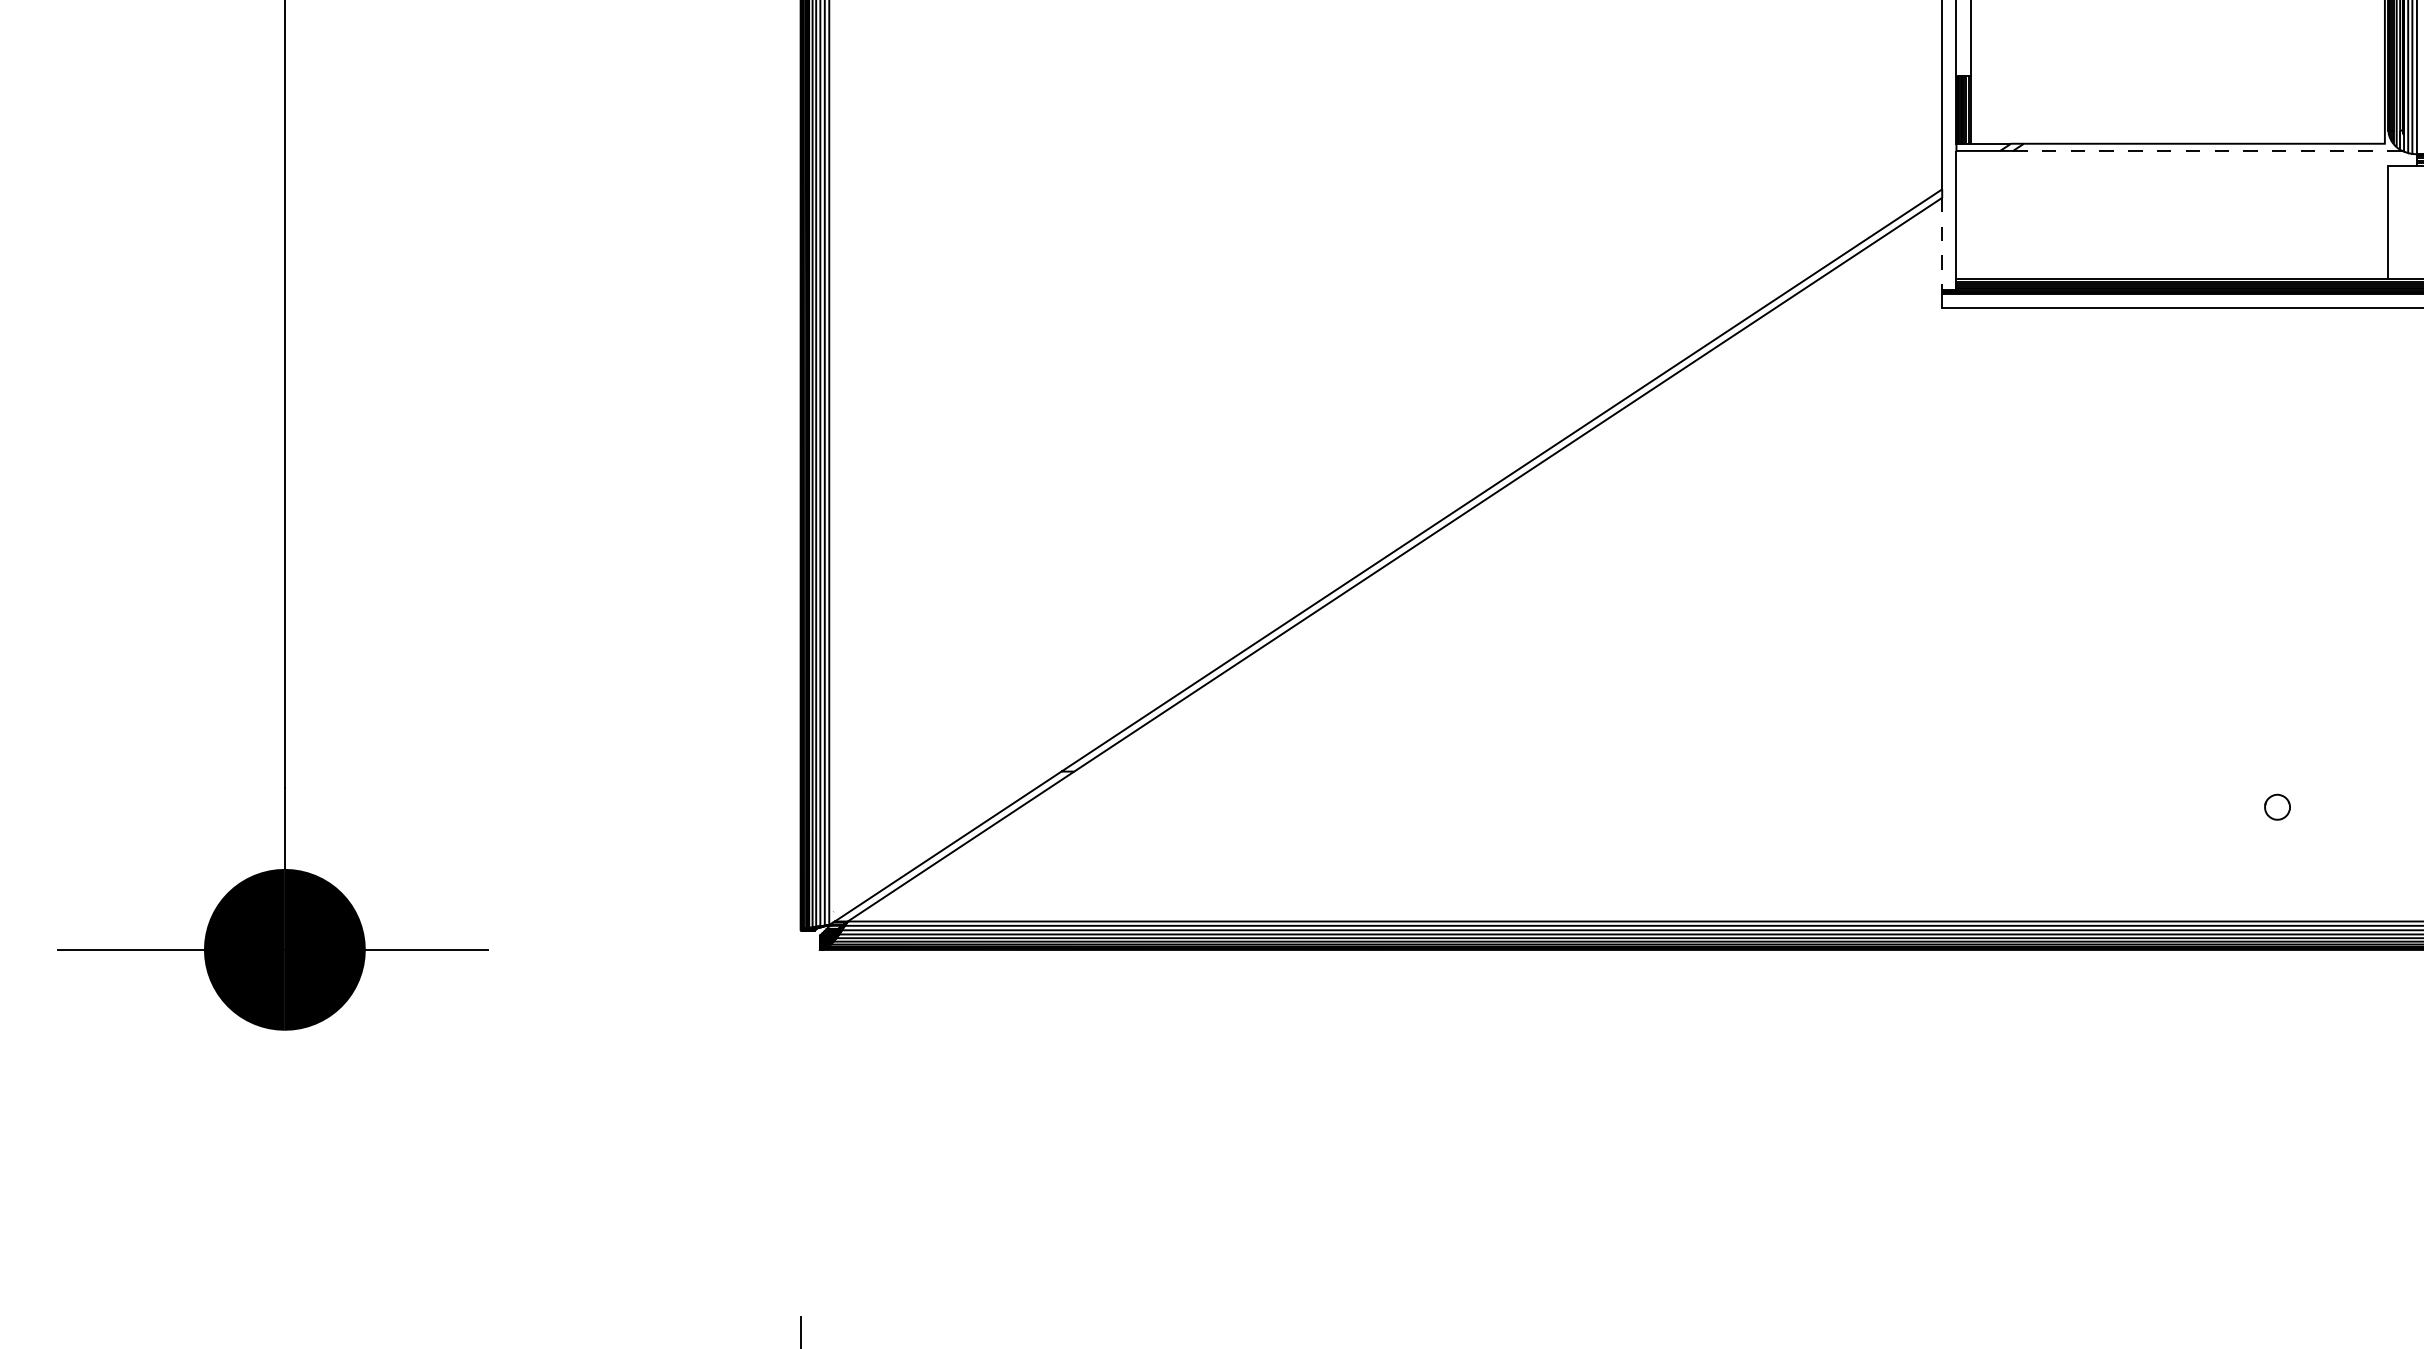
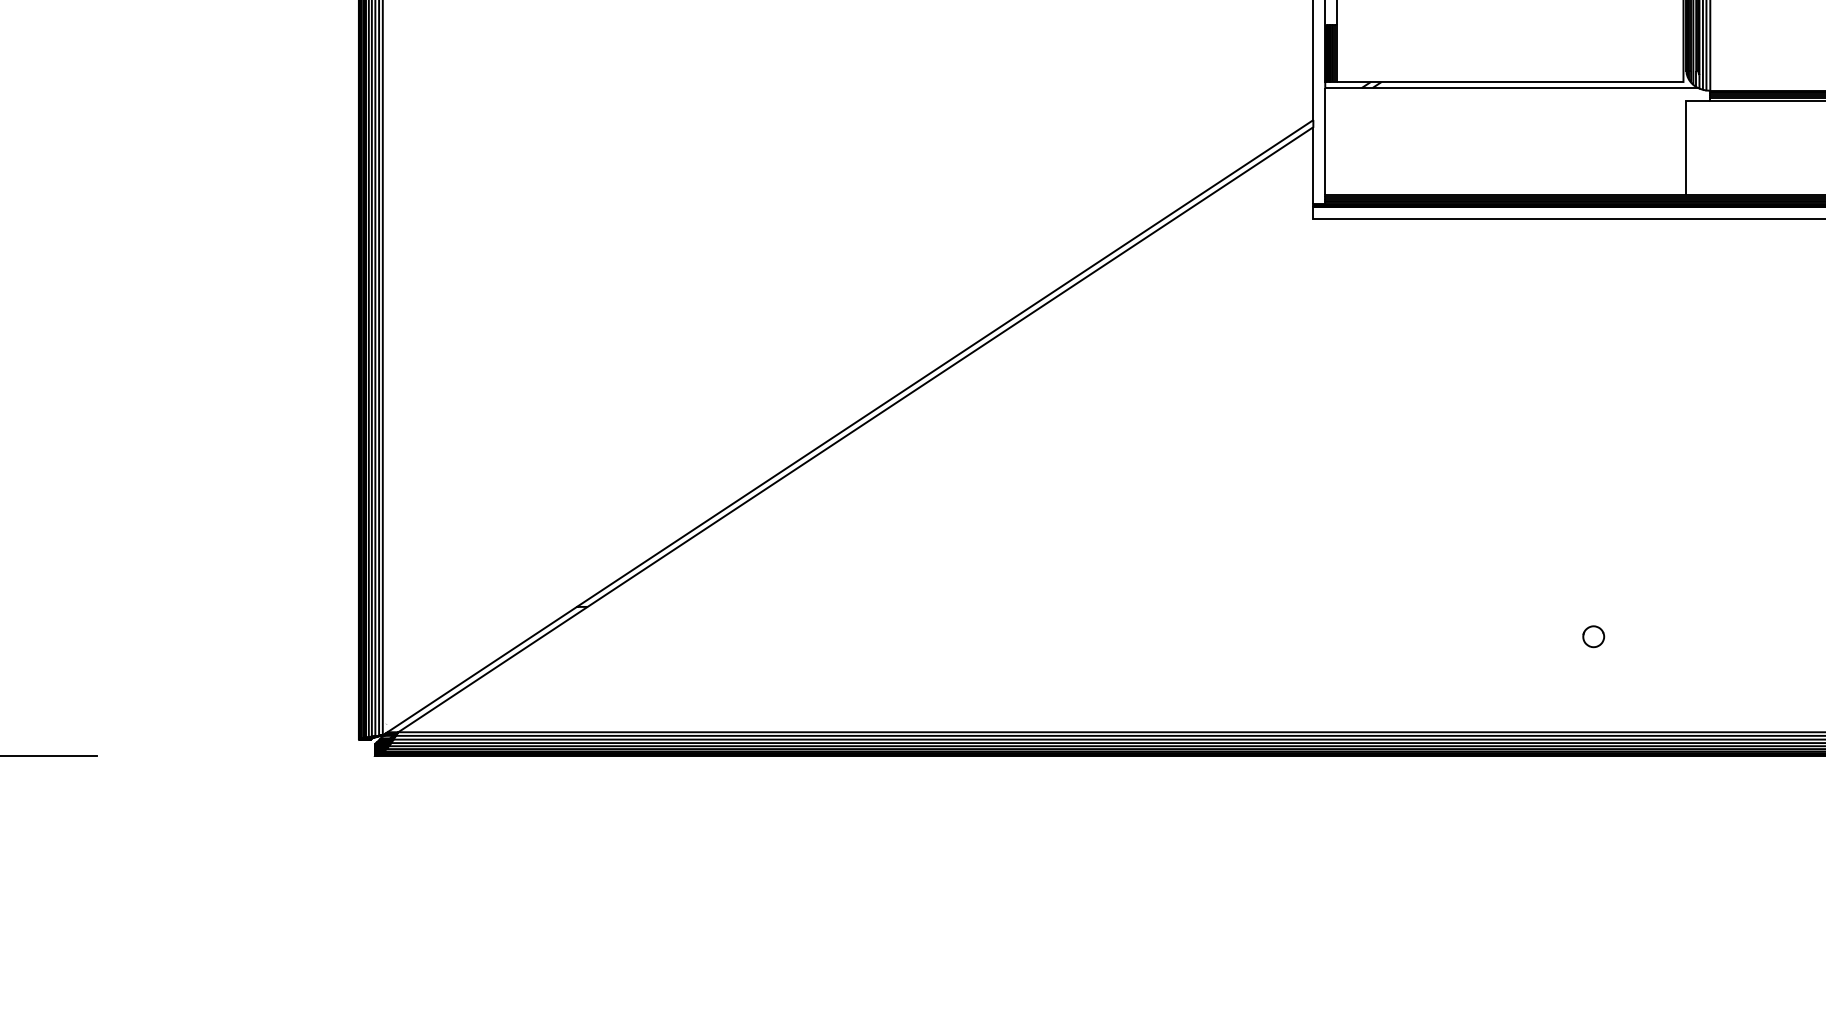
line: (2209, 150) -> (1536, 87), dashed -> solid
line: (1942, 244) -> (1313, 166), dashed -> solid

